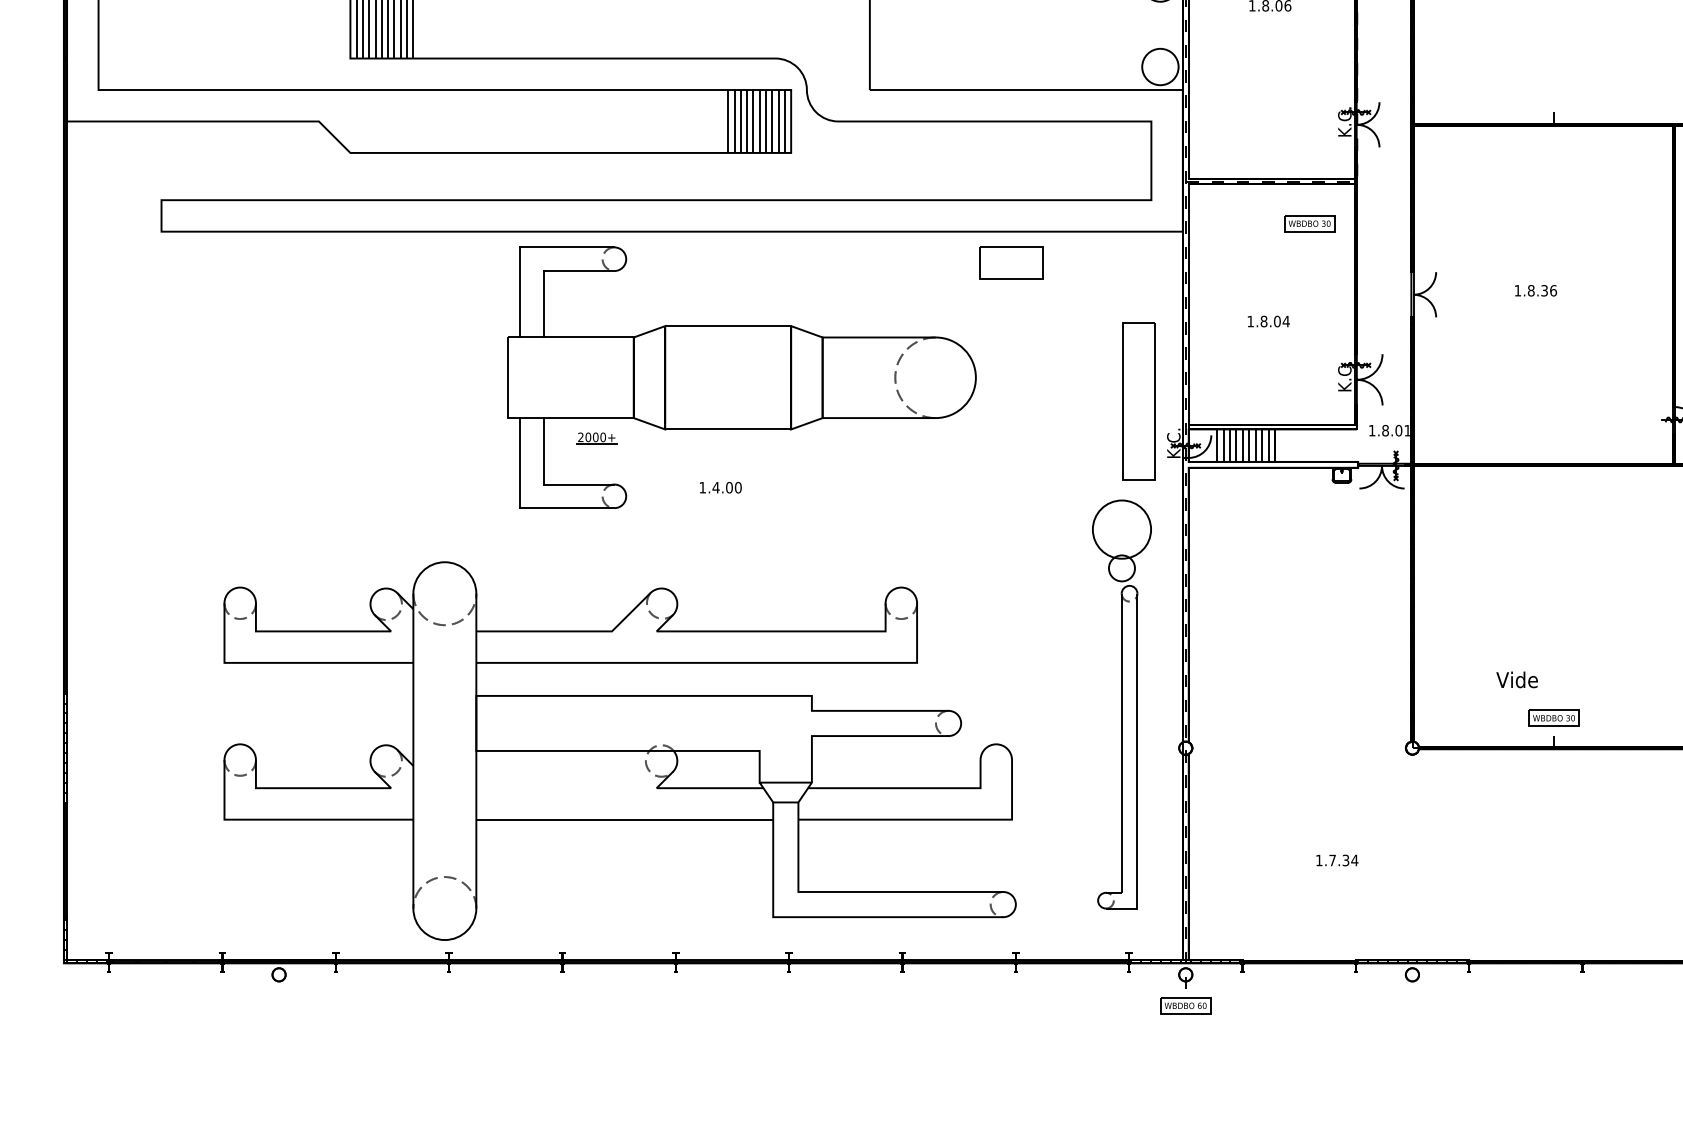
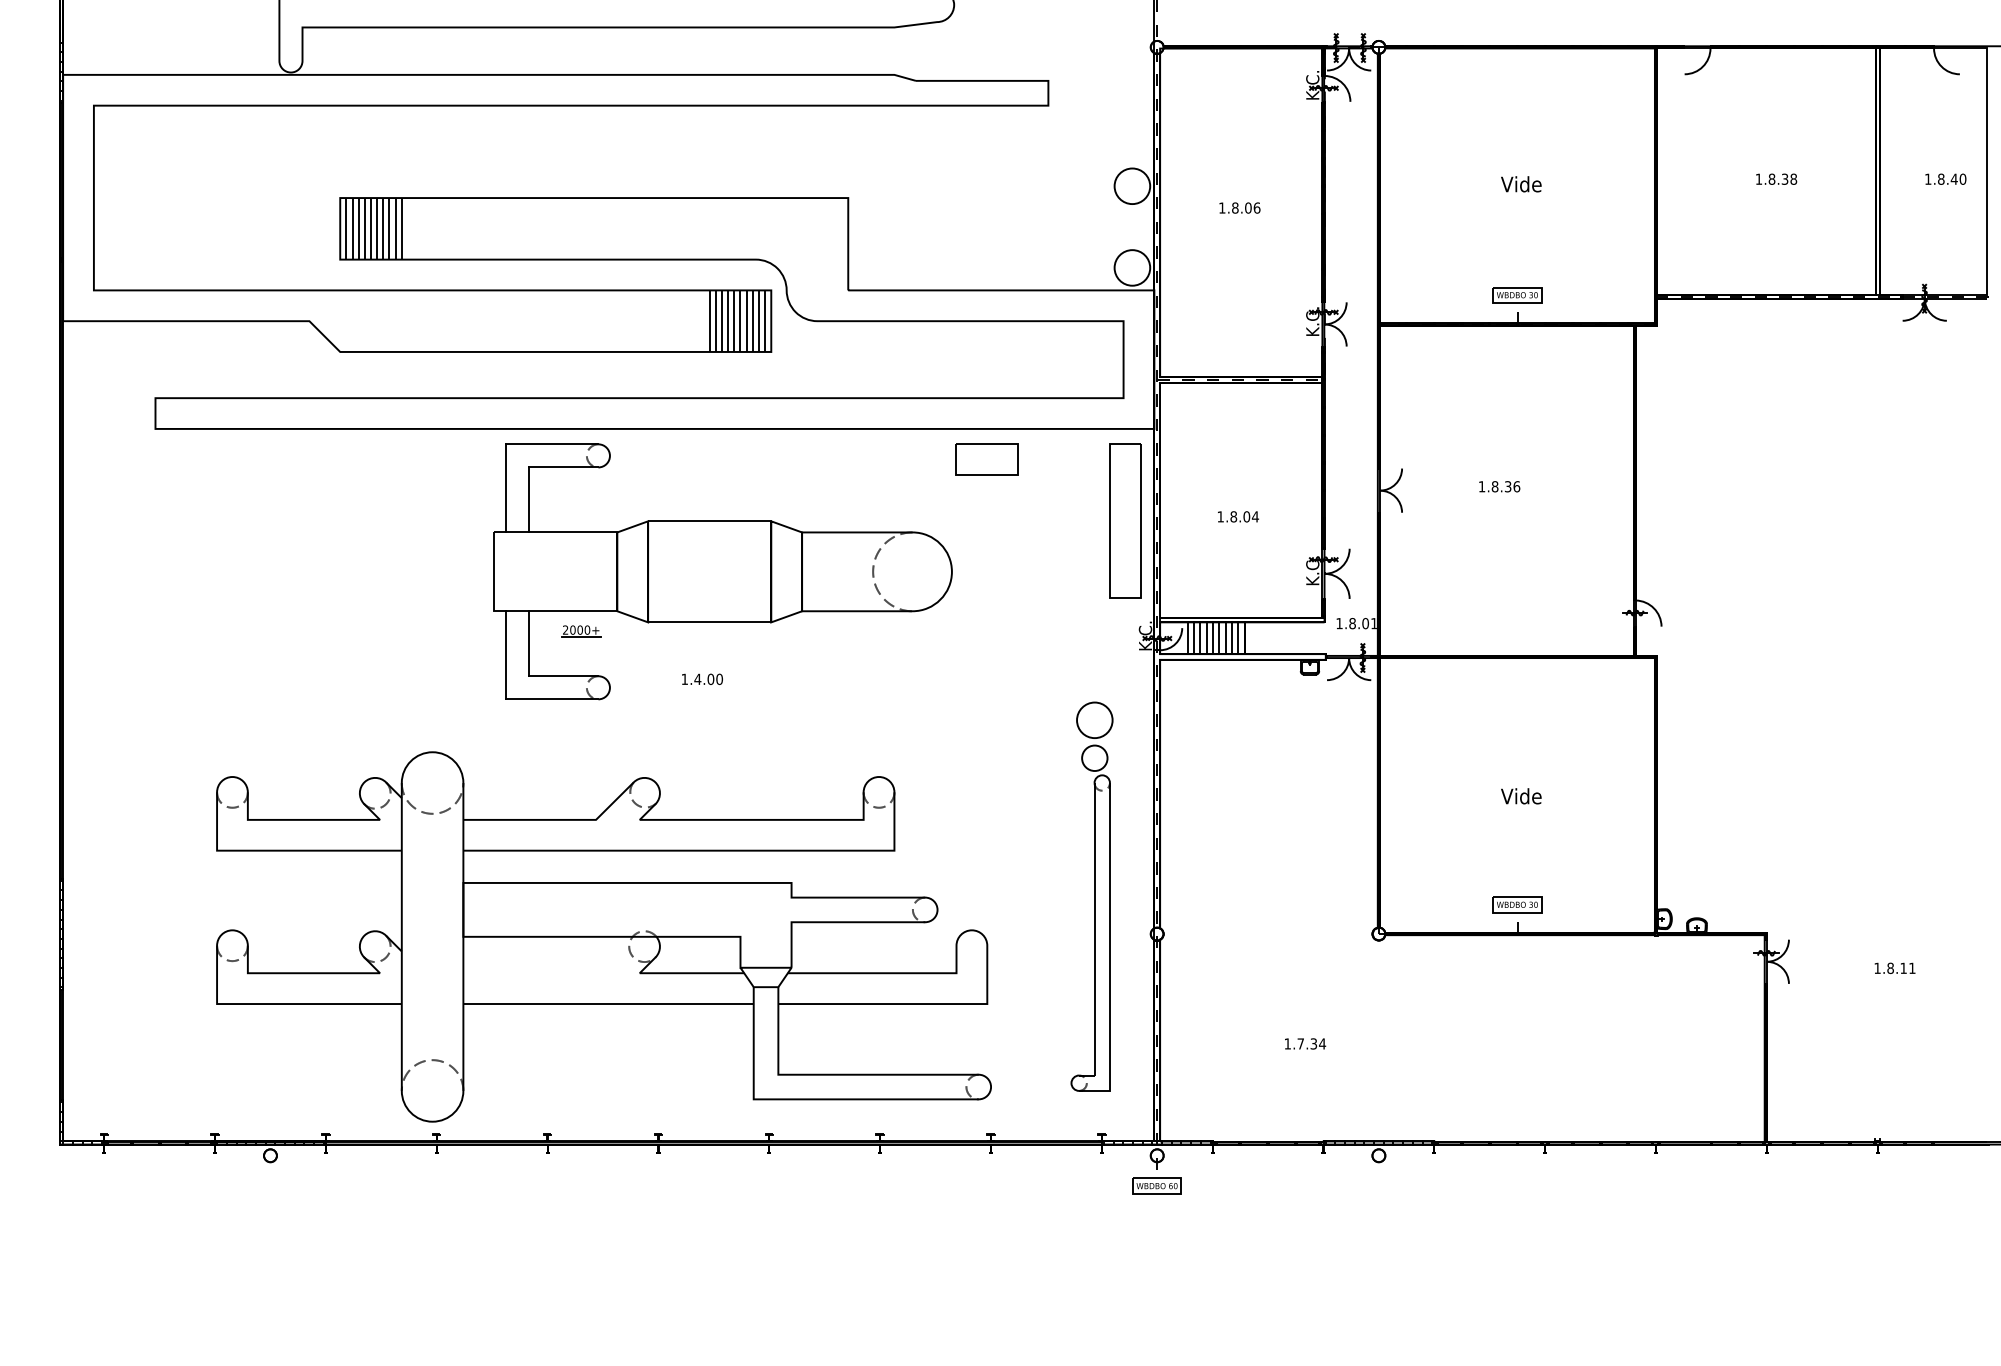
part: (1309, 224) -> (1517, 295), moved
part: (1139, 400) -> (1125, 520), moved
circle: (1121, 529) -> (1094, 720), size x0.62
text: (1517, 680) -> (1521, 796), moved

